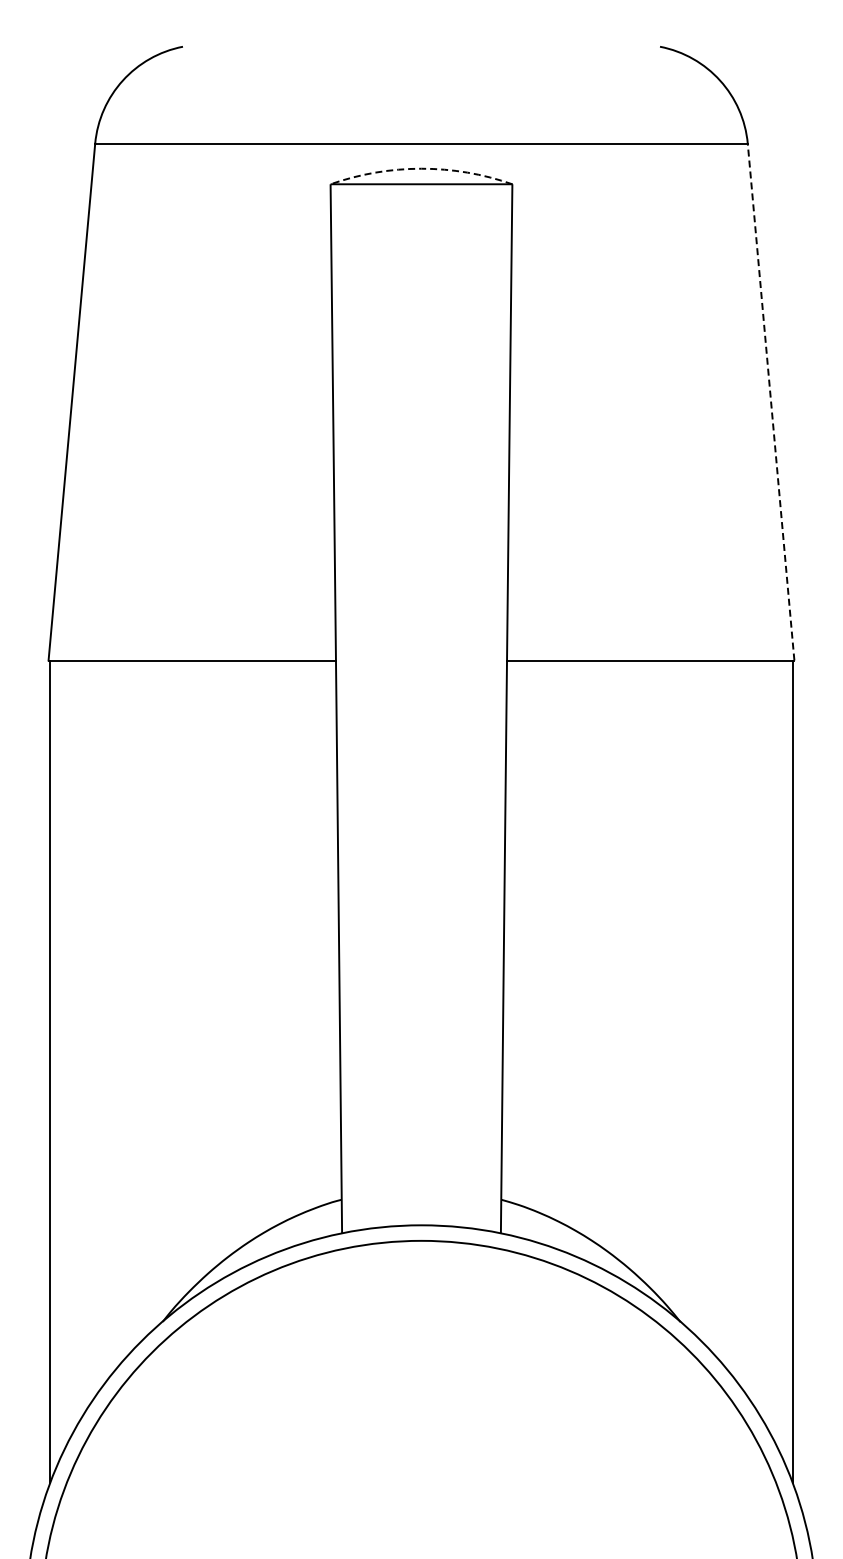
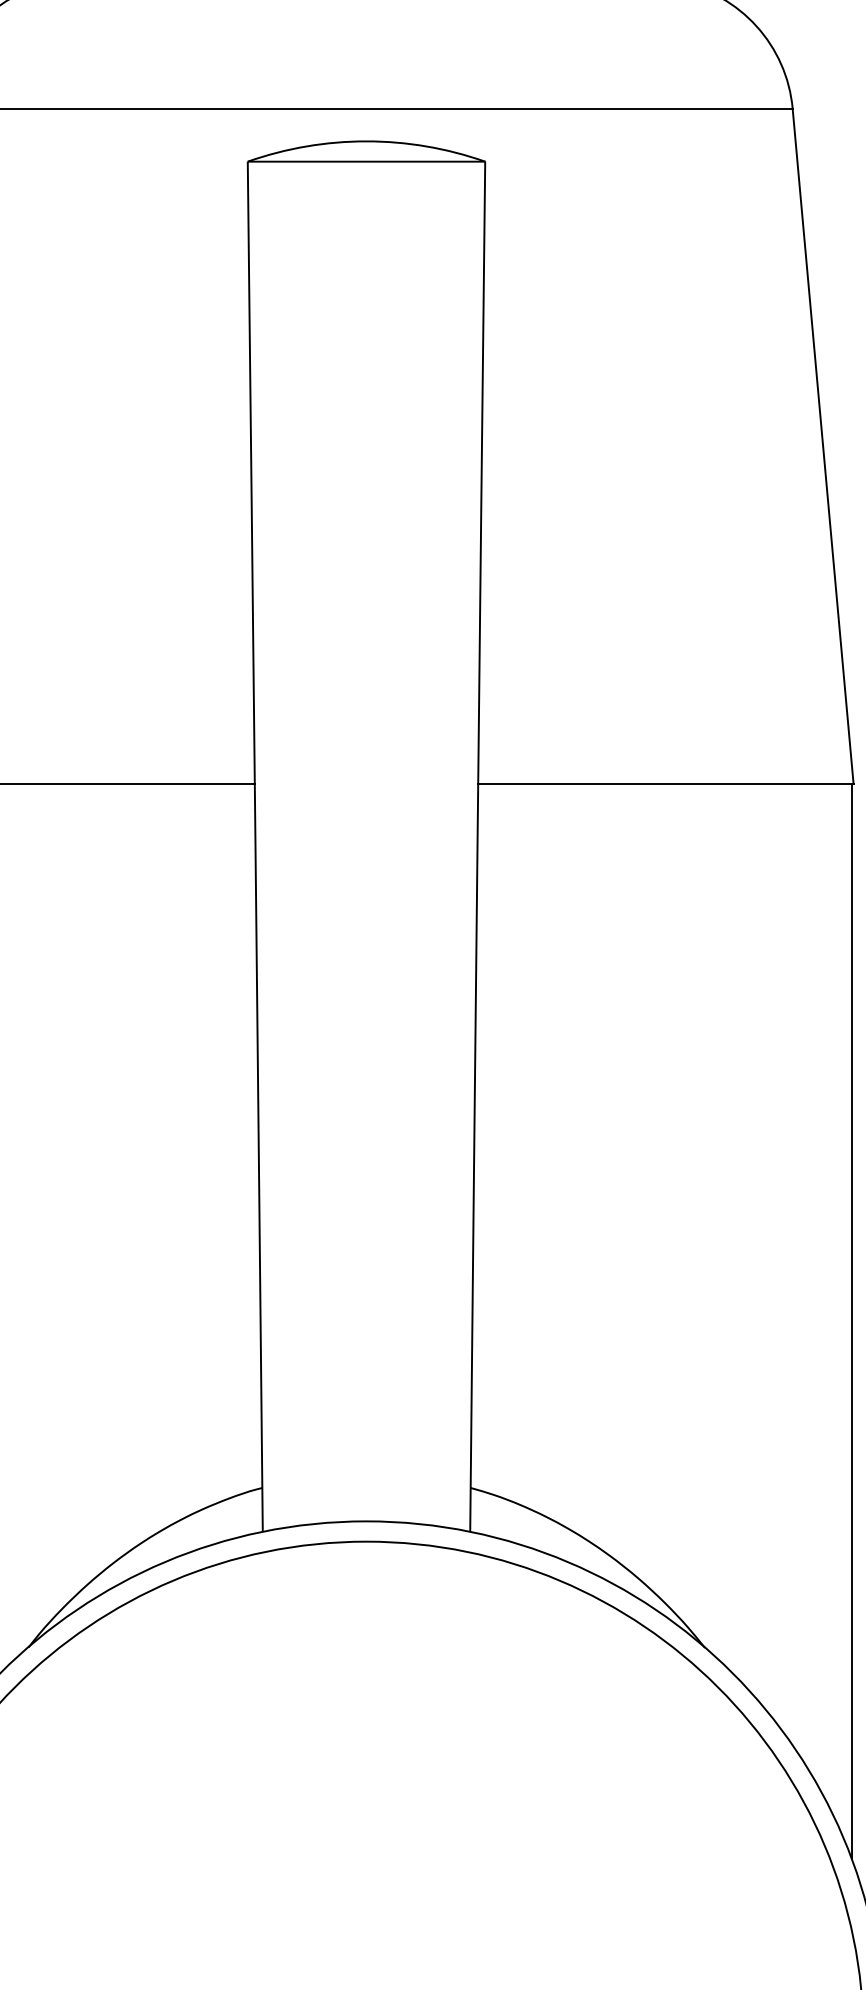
arc: (421, 168) -> (366, 141), dashed -> solid
line: (771, 401) -> (823, 445), dashed -> solid

